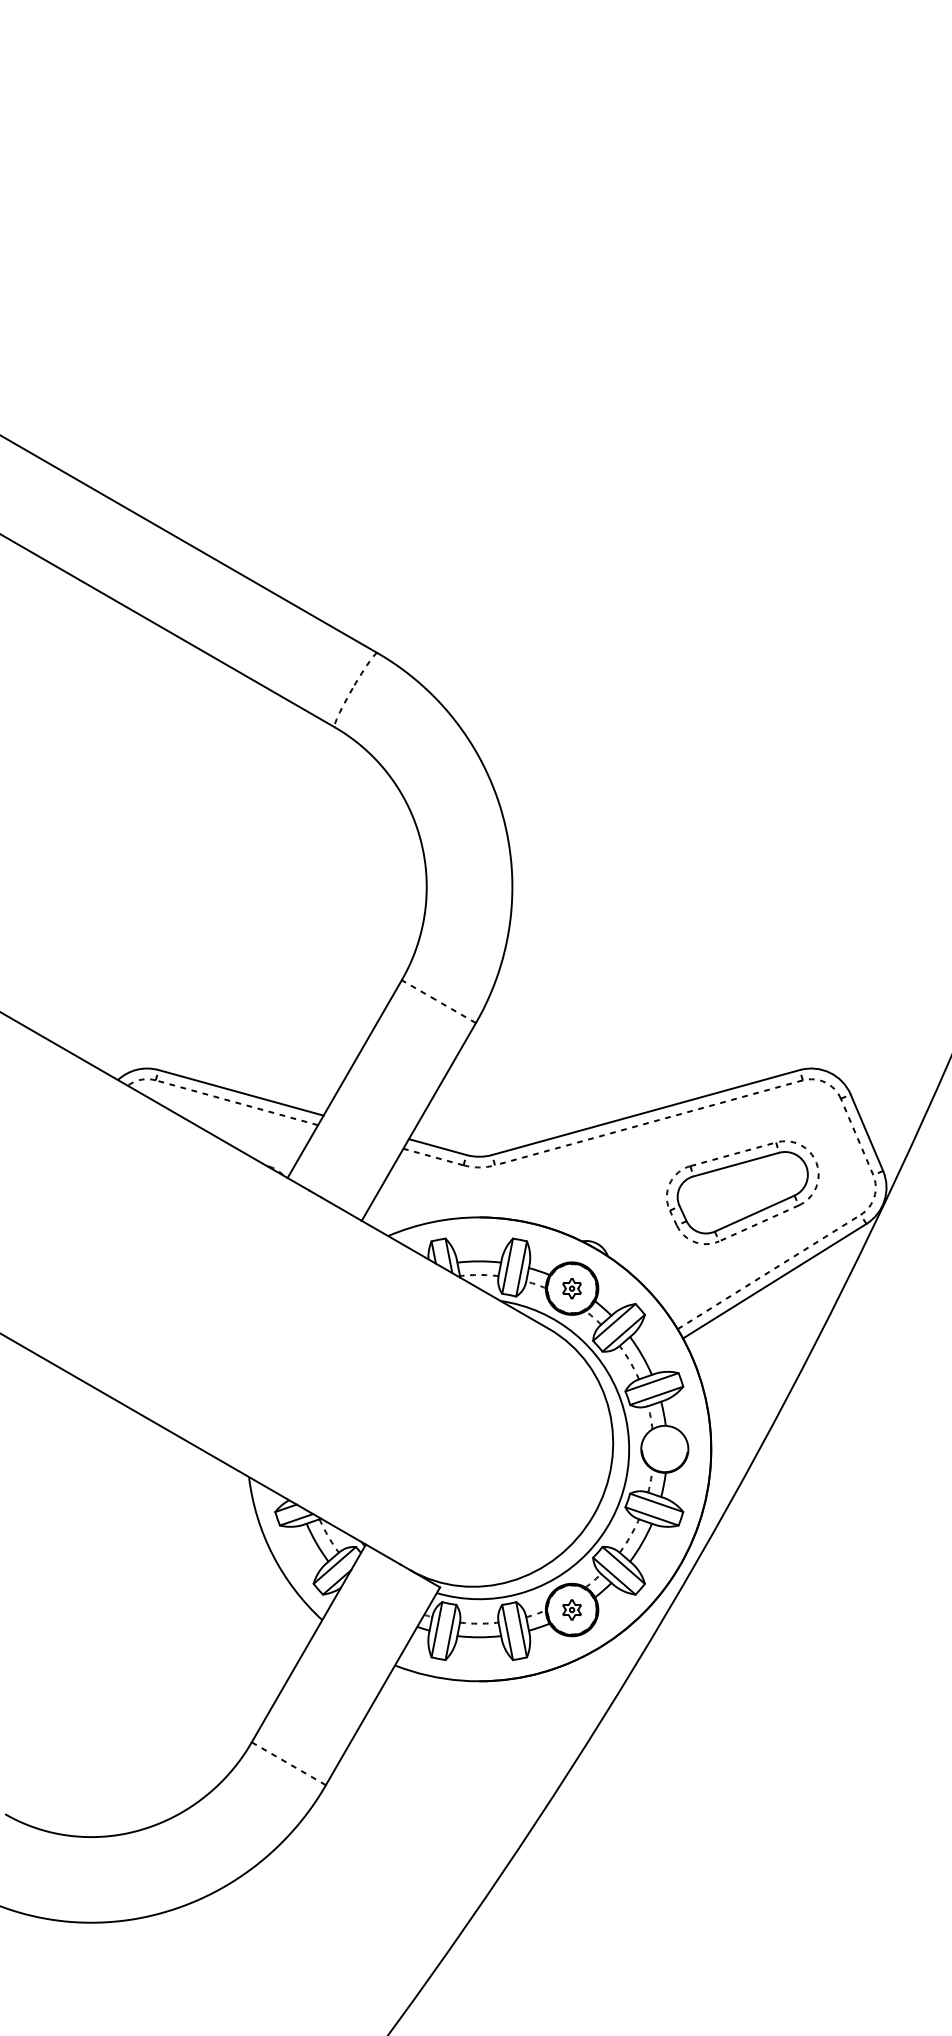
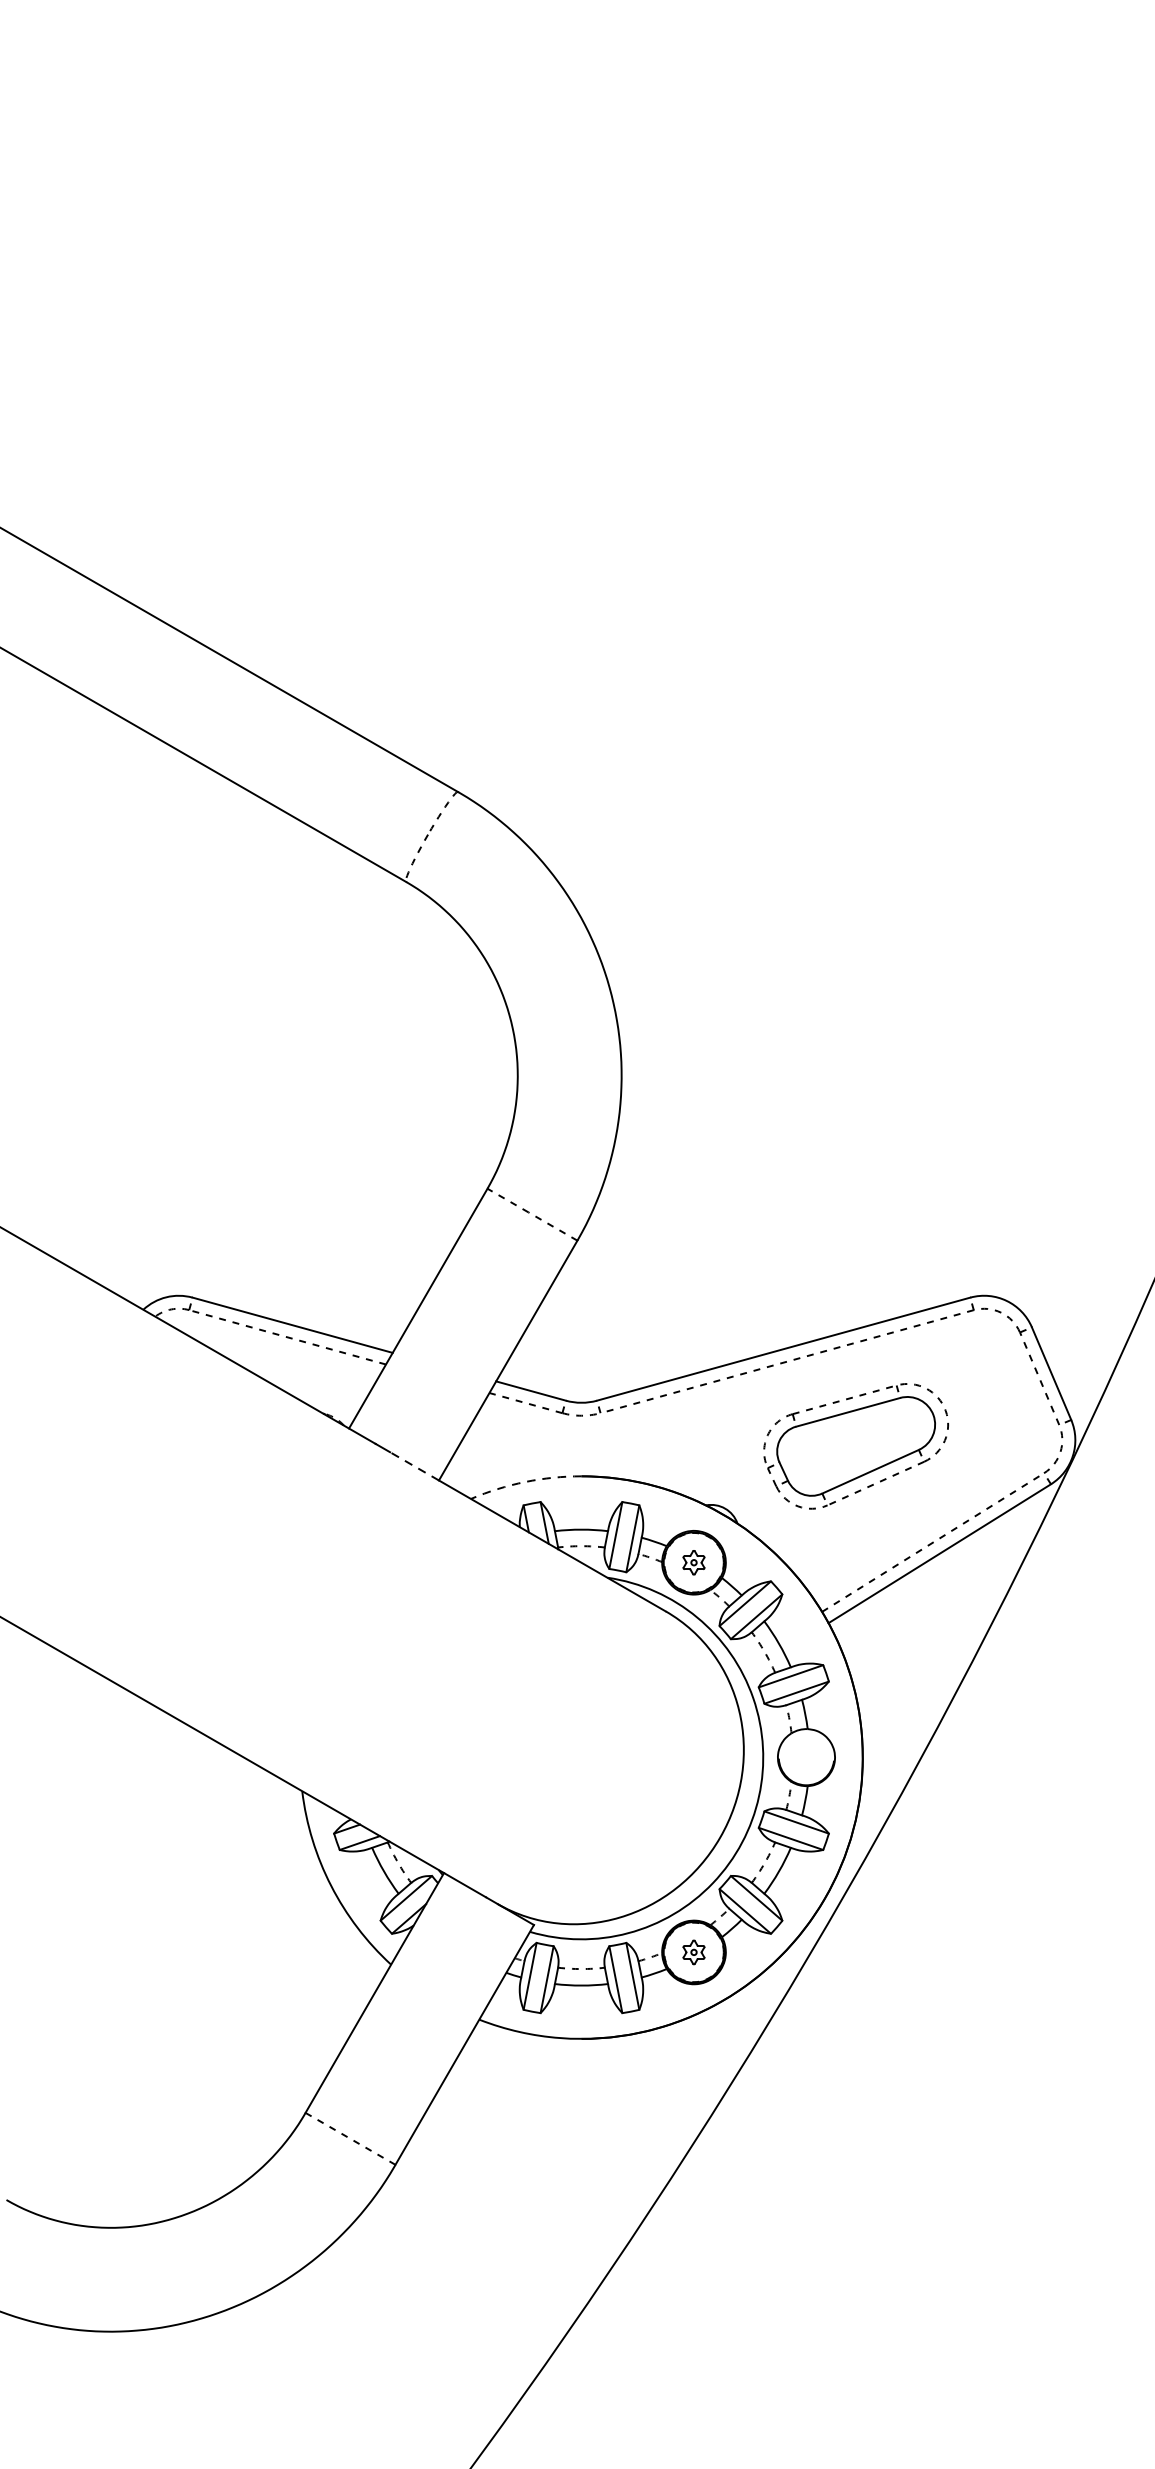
part: (742, 1192) -> (855, 1446), moved
line: (341, 1208) -> (414, 1465), solid -> dashed
arc: (432, 1222) -> (524, 1482), solid -> dashed

